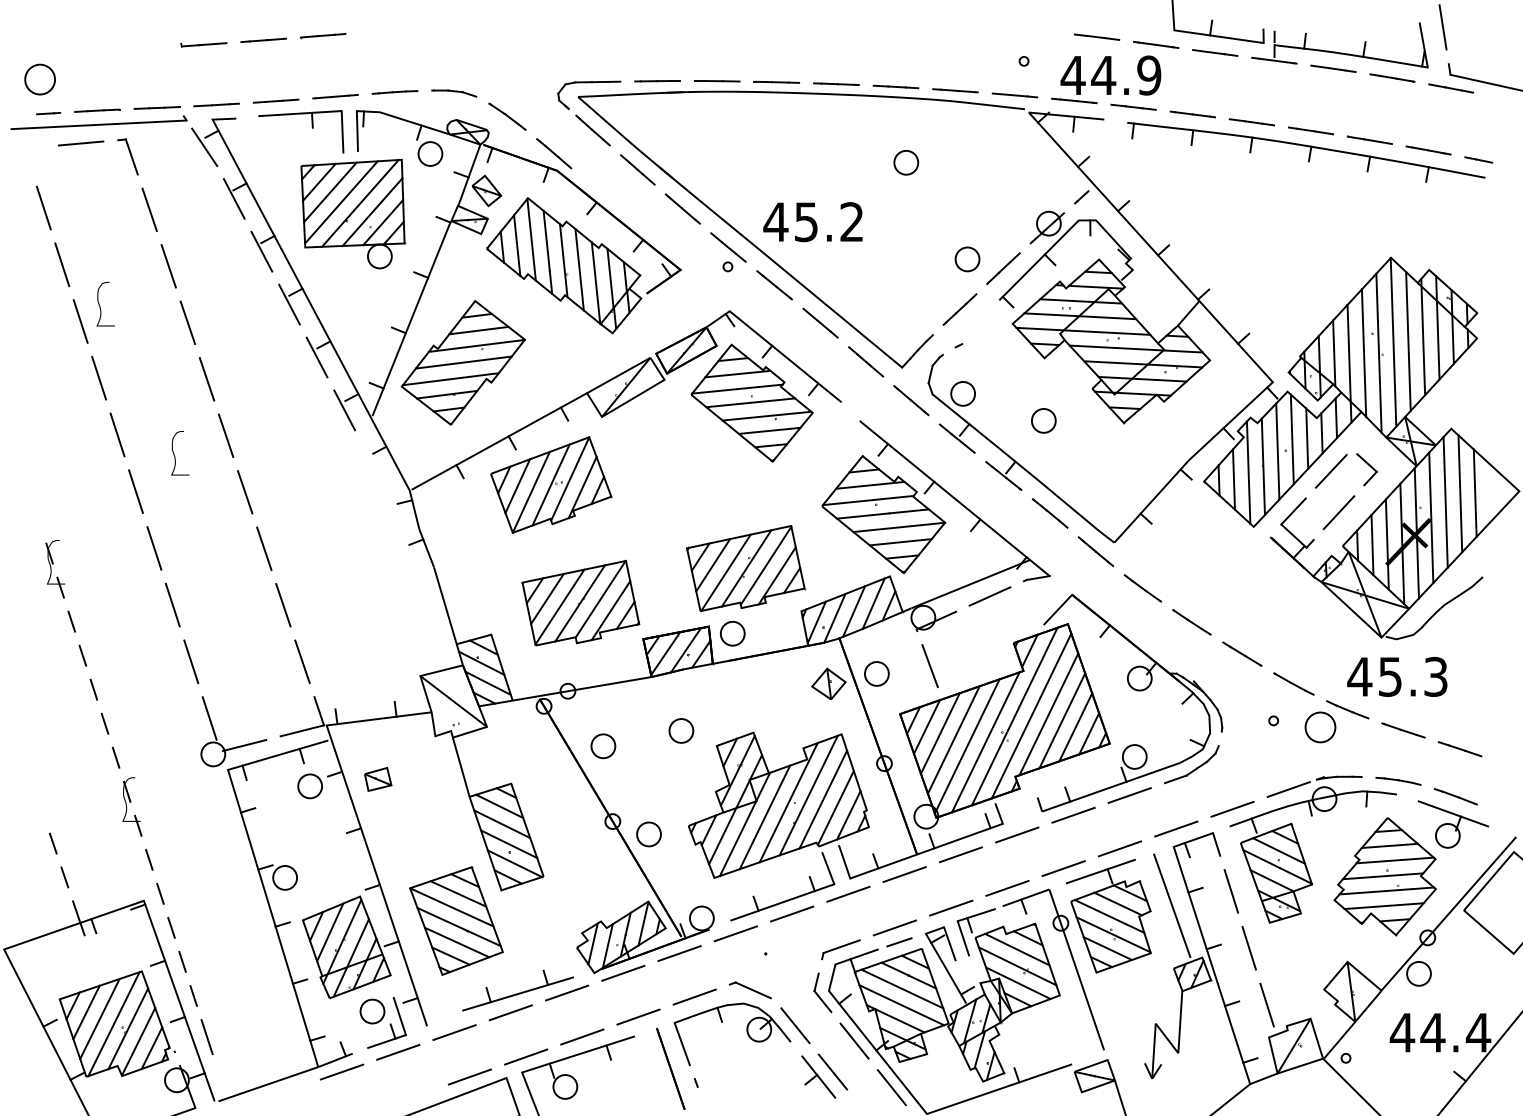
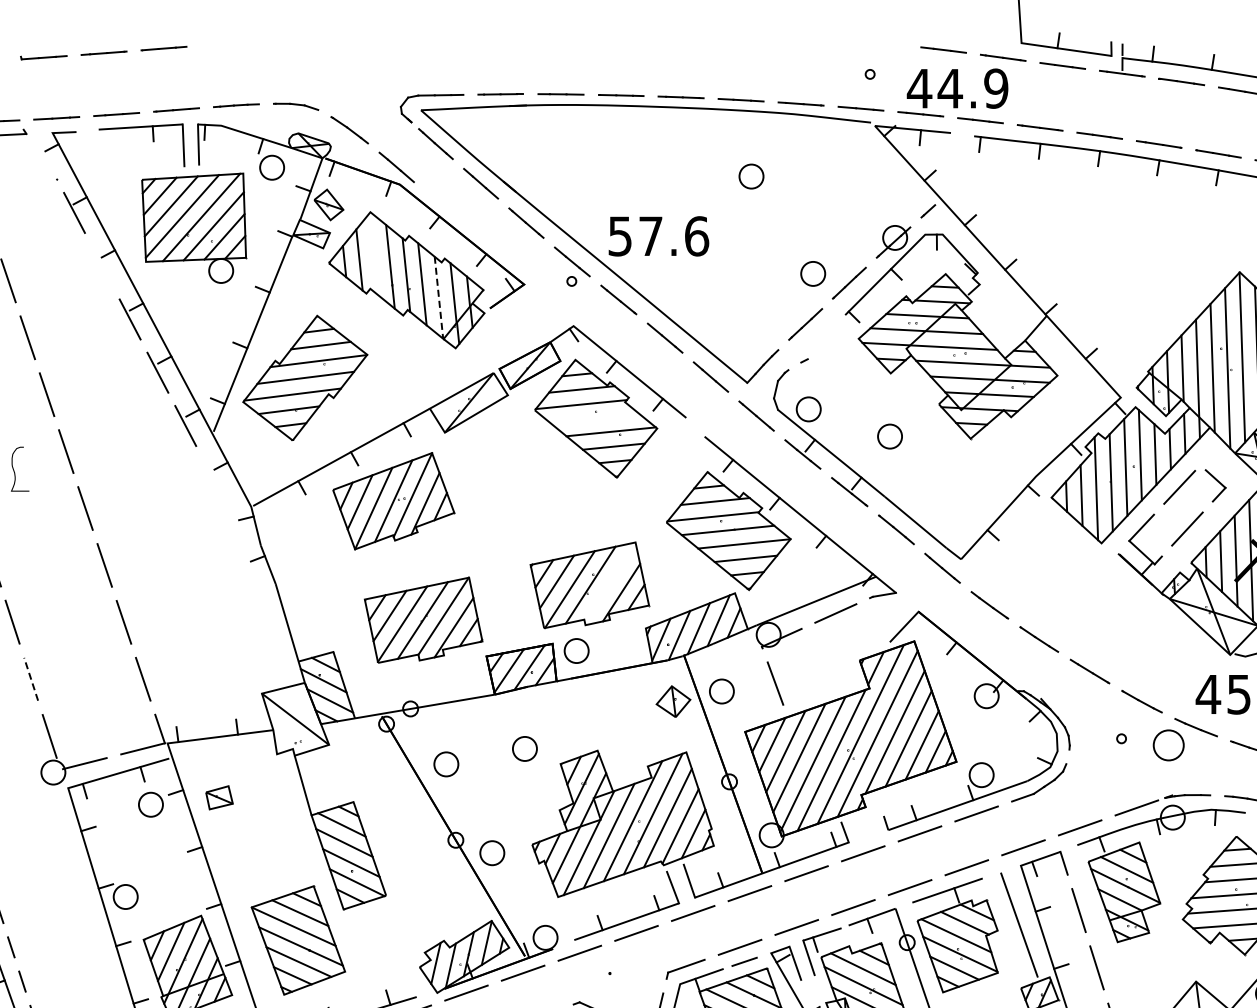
line: (204, 146) -> (44, 160), removed
text: (813, 222) -> (658, 236), 45.2 -> 57.6
line: (531, 239) -> (373, 253), removed
line: (261, 251) -> (101, 265), removed
line: (596, 283) -> (439, 298), solid -> dashed
line: (750, 402) -> (594, 418), removed
line: (765, 565) -> (609, 582), removed
line: (191, 661) -> (31, 678), solid -> dashed

